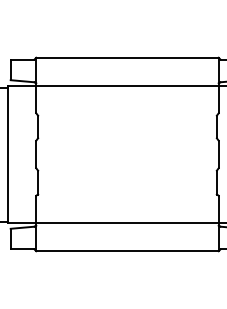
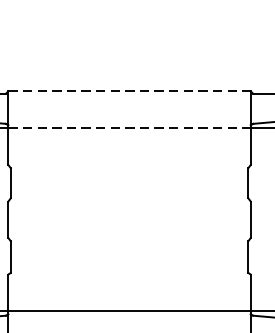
line: (127, 57) -> (129, 90), solid -> dashed
line: (127, 85) -> (129, 128), solid -> dashed

